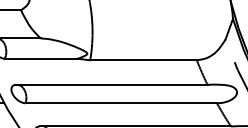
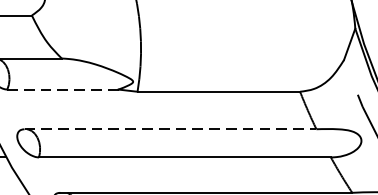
line: (40, 58) -> (61, 89), solid -> dashed
line: (111, 84) -> (169, 128), solid -> dashed

